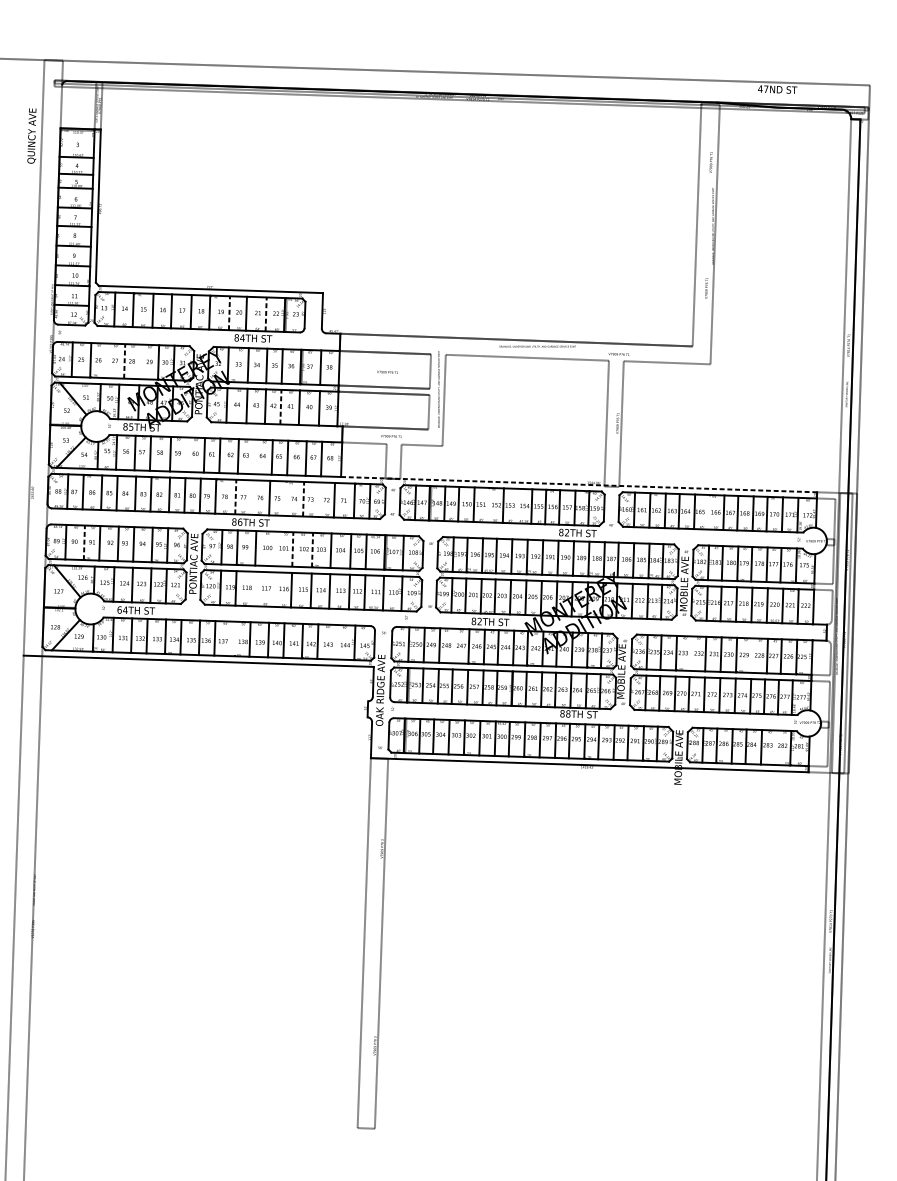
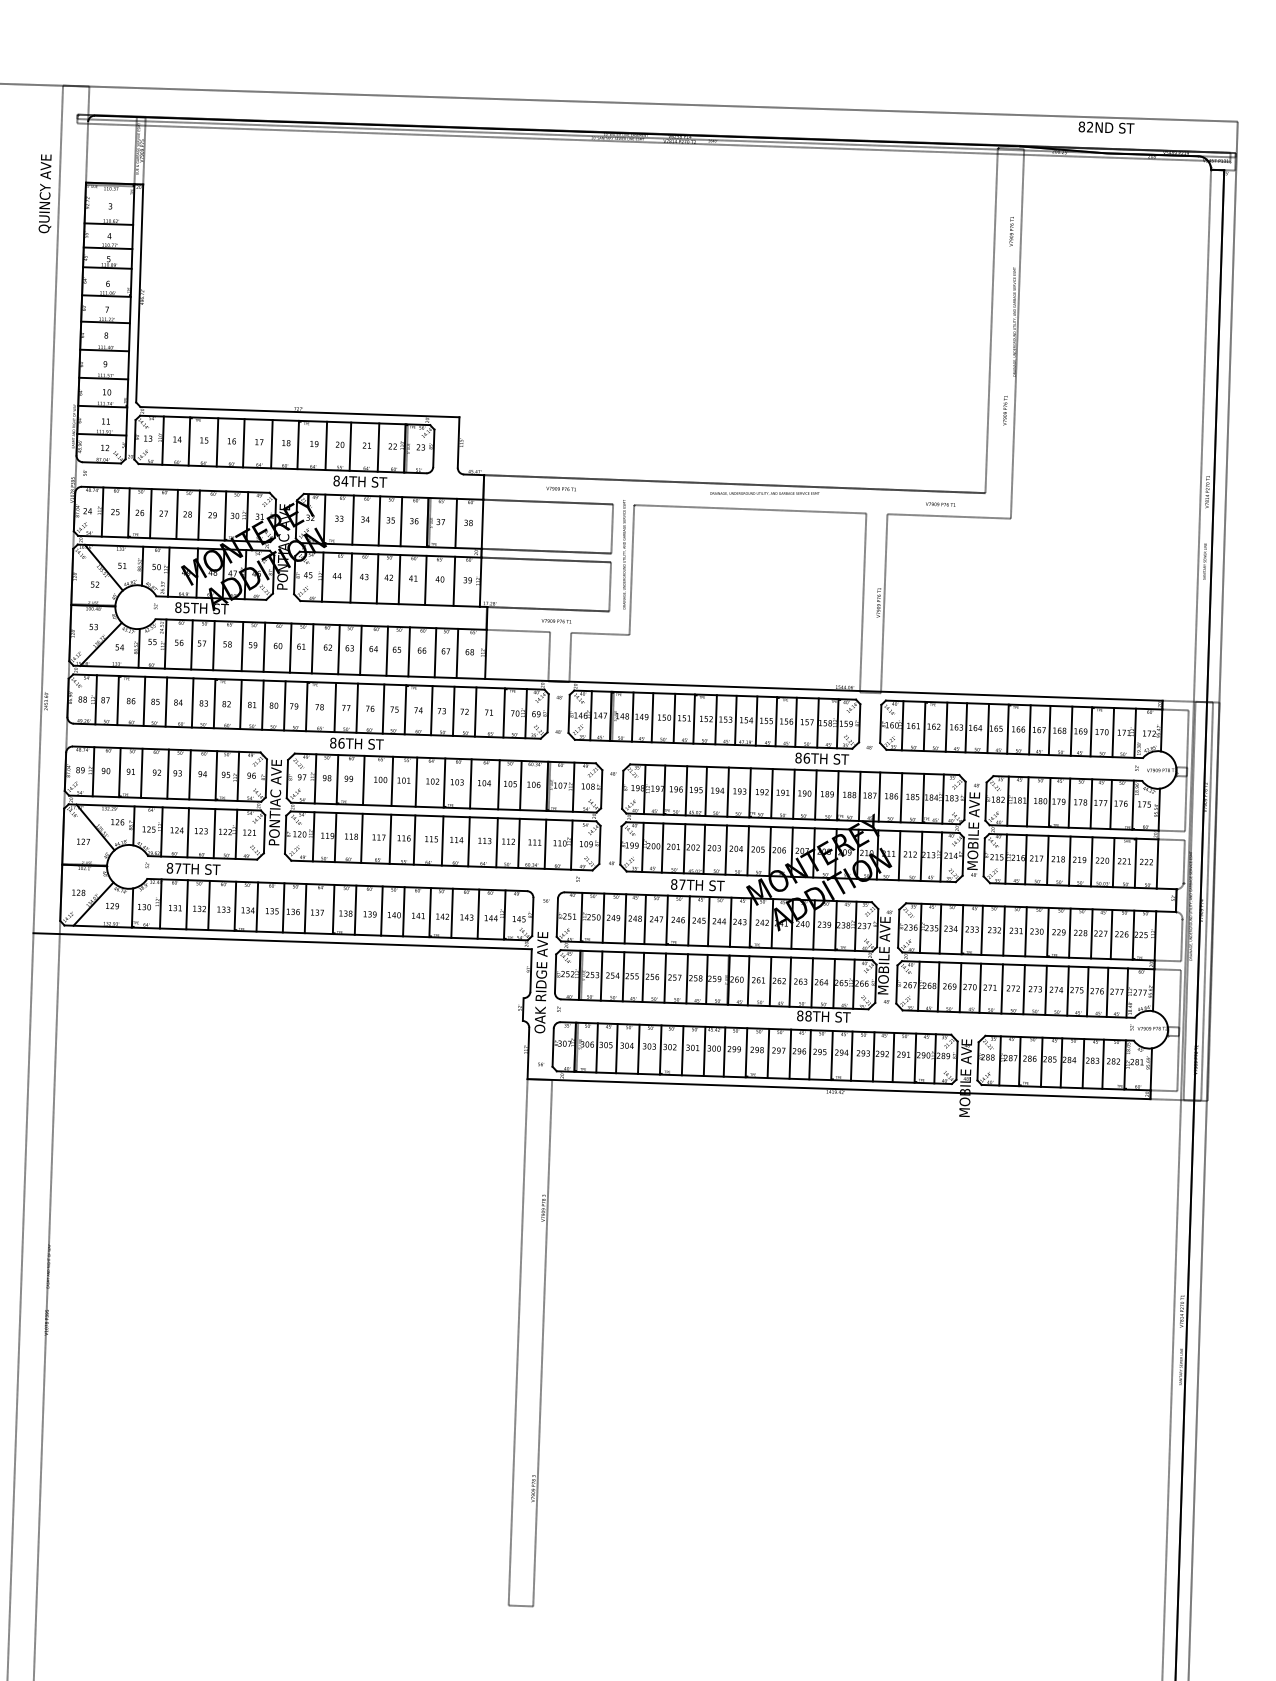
text: (762, 88) -> (1085, 126), 47ND -> 82ND
line: (229, 312) -> (326, 445), dashed -> solid
line: (266, 314) -> (378, 447), dashed -> solid
text: (618, 354) -> (940, 504), moved
line: (105, 360) -> (150, 513), added
line: (124, 361) -> (177, 514), dashed -> solid
line: (139, 361) -> (198, 514), added
text: (387, 371) -> (560, 488), moved
line: (280, 407) -> (399, 579), dashed -> solid
line: (186, 454) -> (264, 646), added
line: (253, 456) -> (360, 649), added
line: (578, 484) -> (823, 689), dashed -> solid
line: (235, 497) -> (335, 707), dashed -> solid
line: (251, 497) -> (357, 707), added
line: (285, 498) -> (405, 709), added
line: (303, 499) -> (431, 710), dashed -> solid
line: (318, 499) -> (453, 710), added
line: (487, 504) -> (693, 718), added
line: (517, 505) -> (735, 719), added
line: (708, 511) -> (1007, 728), added
text: (566, 532) -> (806, 757), 82TH -> 86TH
line: (84, 542) -> (119, 772), dashed -> solid
line: (275, 548) -> (392, 780), added
line: (292, 549) -> (416, 782), dashed -> solid
line: (312, 550) -> (444, 783), dashed -> solid
line: (254, 588) -> (361, 837), added
line: (274, 589) -> (390, 838), added
text: (122, 610) -> (173, 868), 64TH -> 87TH
text: (479, 621) -> (682, 884), 82TH -> 87TH
line: (234, 638) -> (333, 909), added
line: (336, 641) -> (478, 913), added
line: (453, 646) -> (644, 919), added
line: (689, 653) -> (981, 929), added
line: (751, 655) -> (1069, 932), added
line: (774, 747) -> (1102, 1063), added

